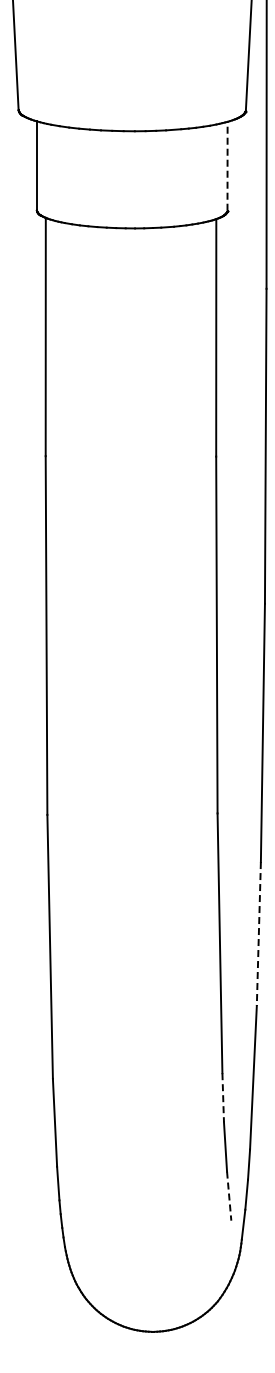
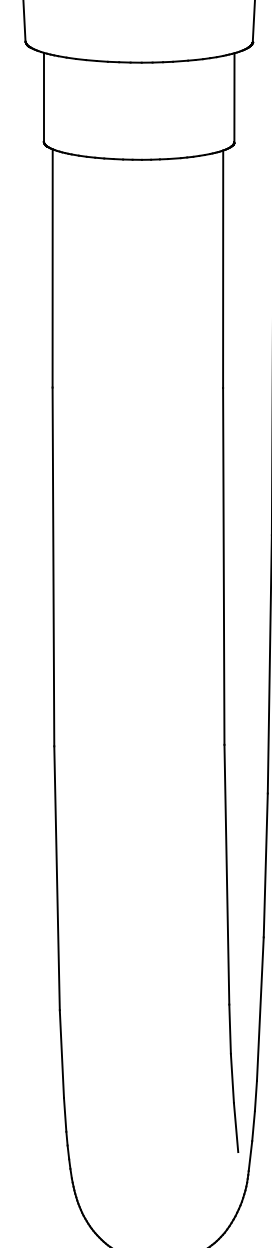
line: (227, 165) -> (234, 96), dashed -> solid
line: (258, 934) -> (265, 865), dashed -> solid
line: (223, 1097) -> (230, 1028), dashed -> solid
line: (229, 1196) -> (236, 1127), dashed -> solid

